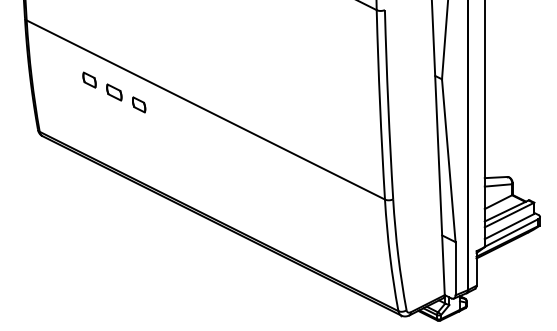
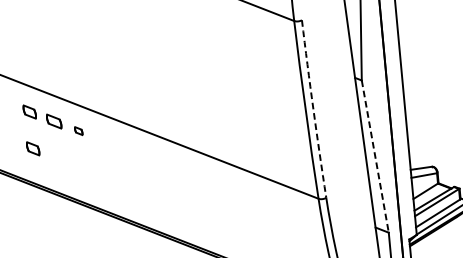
part: (139, 104) -> (78, 130), size x0.6
arc: (388, 104) -> (313, 108), solid -> dashed
part: (89, 118) -> (33, 148), added
line: (448, 160) -> (375, 156), solid -> dashed

